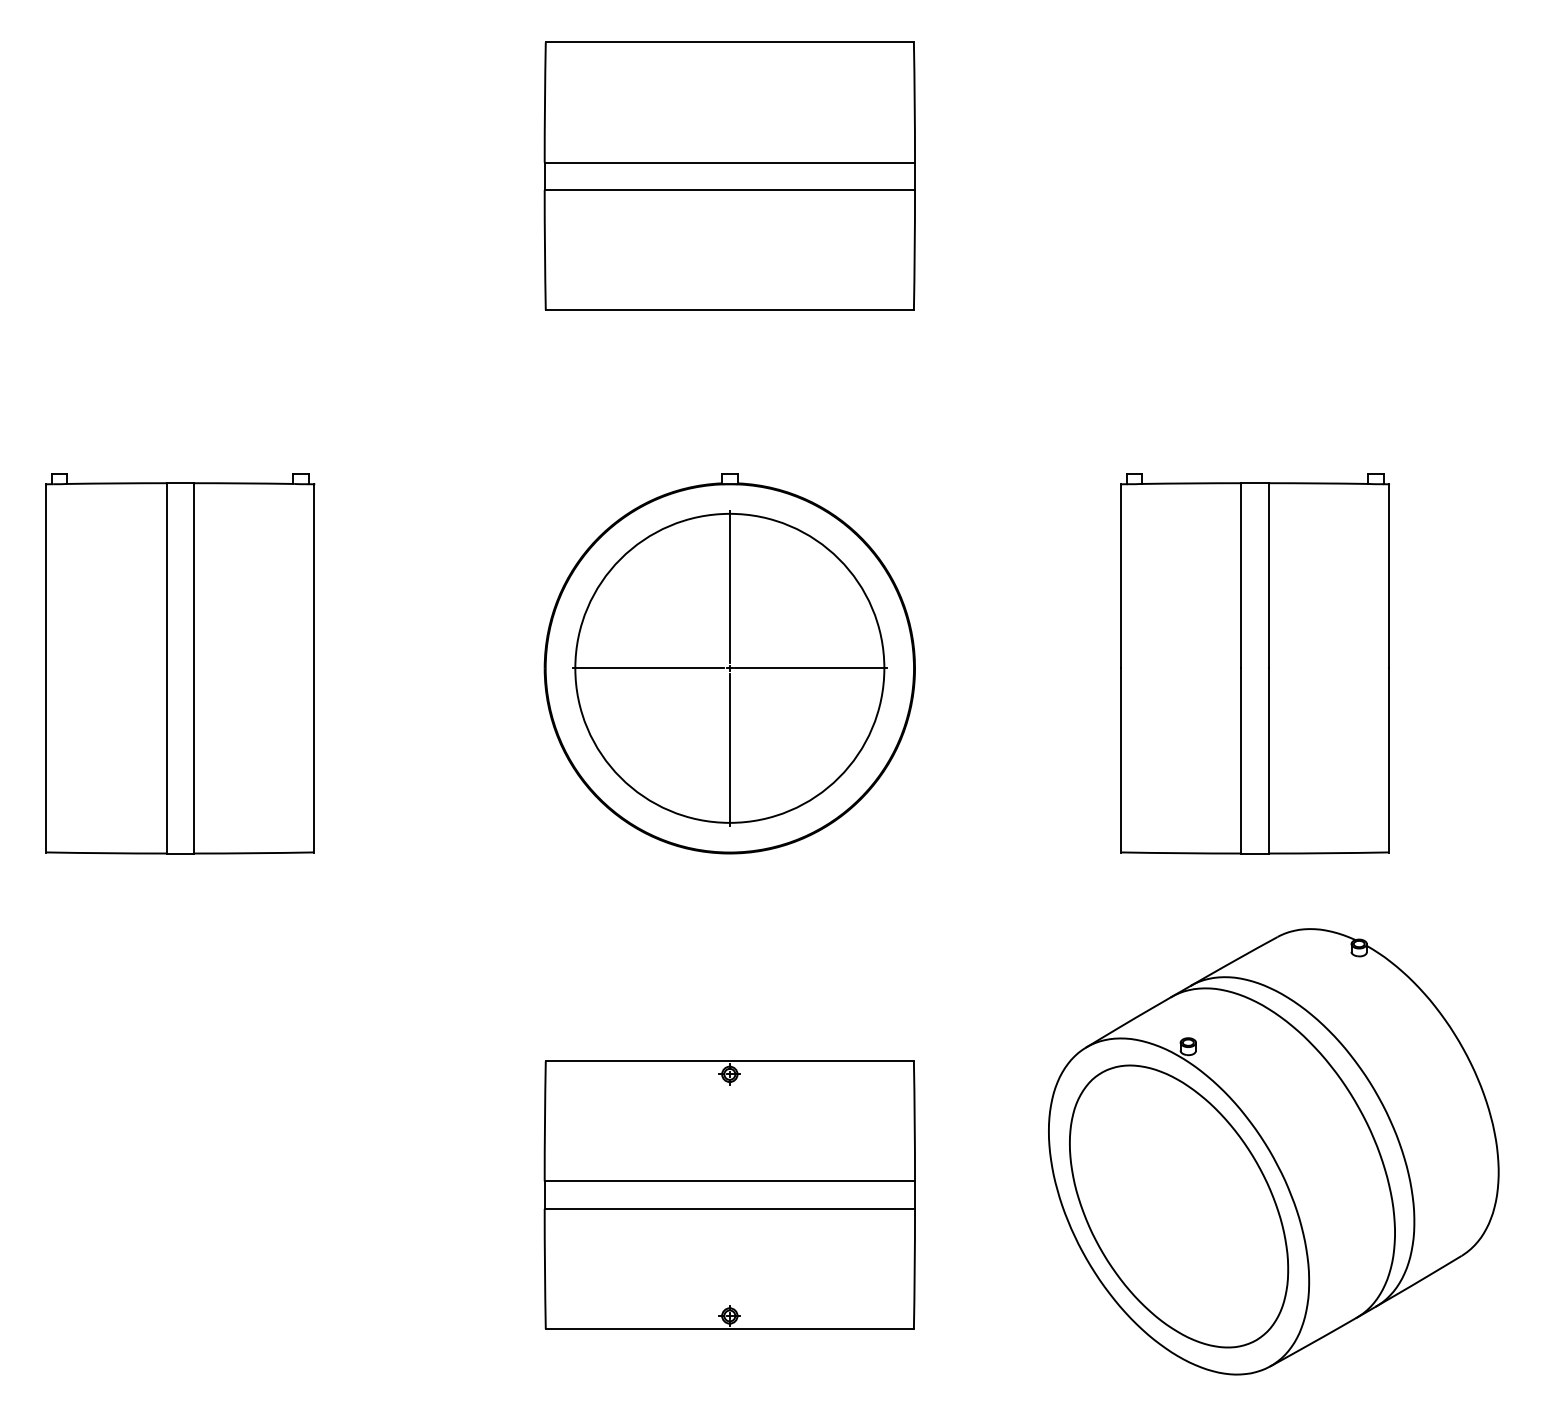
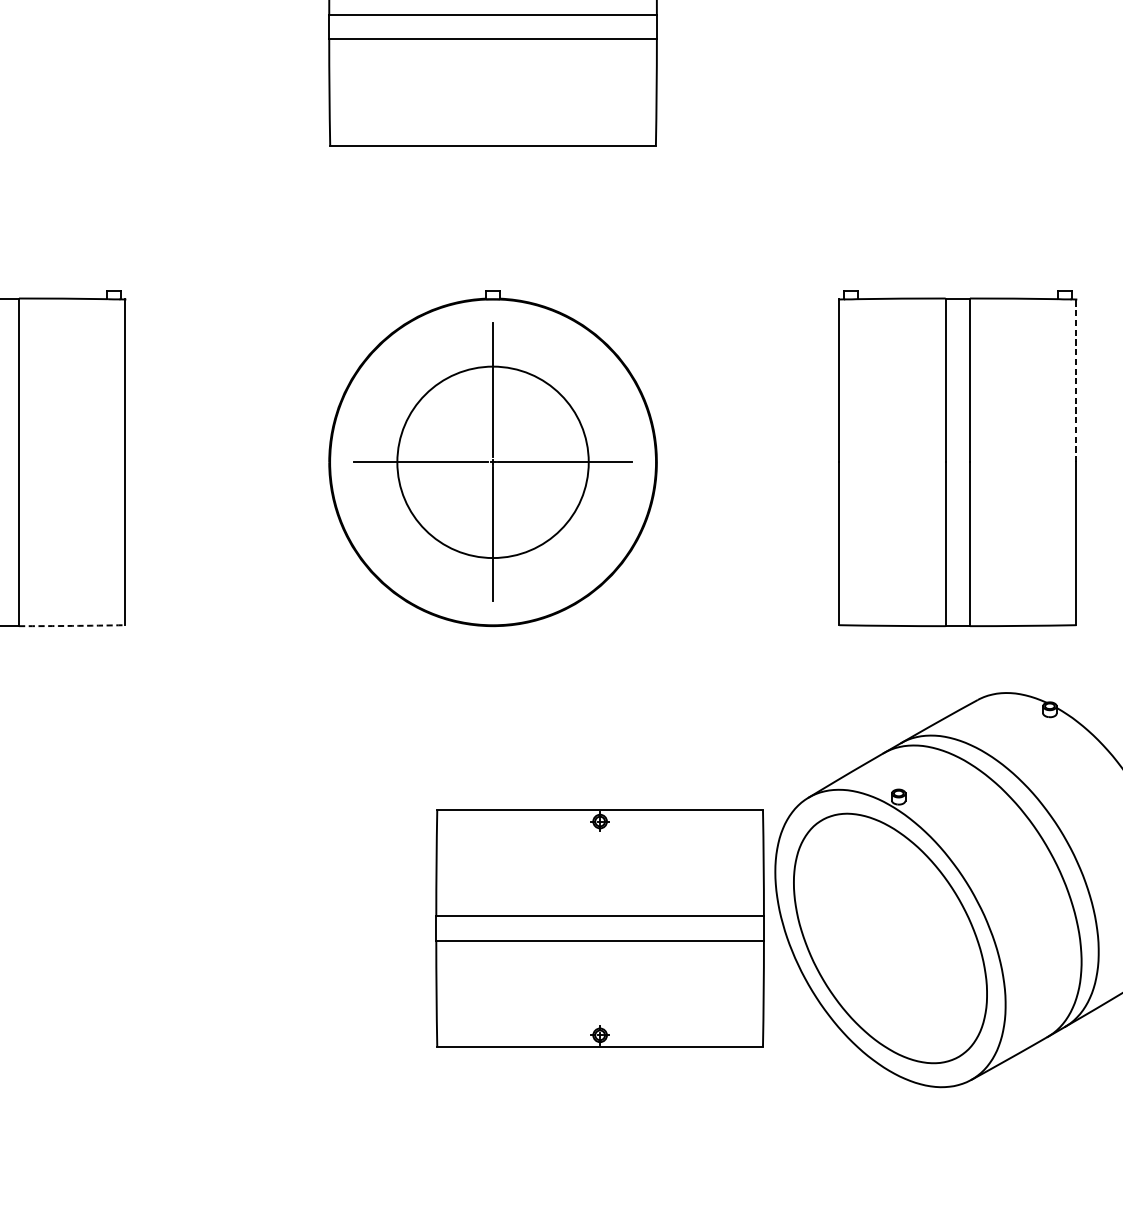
line: (1389, 575) -> (1076, 380), solid -> dashed
circle: (729, 667) -> (492, 461), size x0.7
arc: (254, 853) -> (72, 626), solid -> dashed
part: (729, 1194) -> (599, 927), moved

